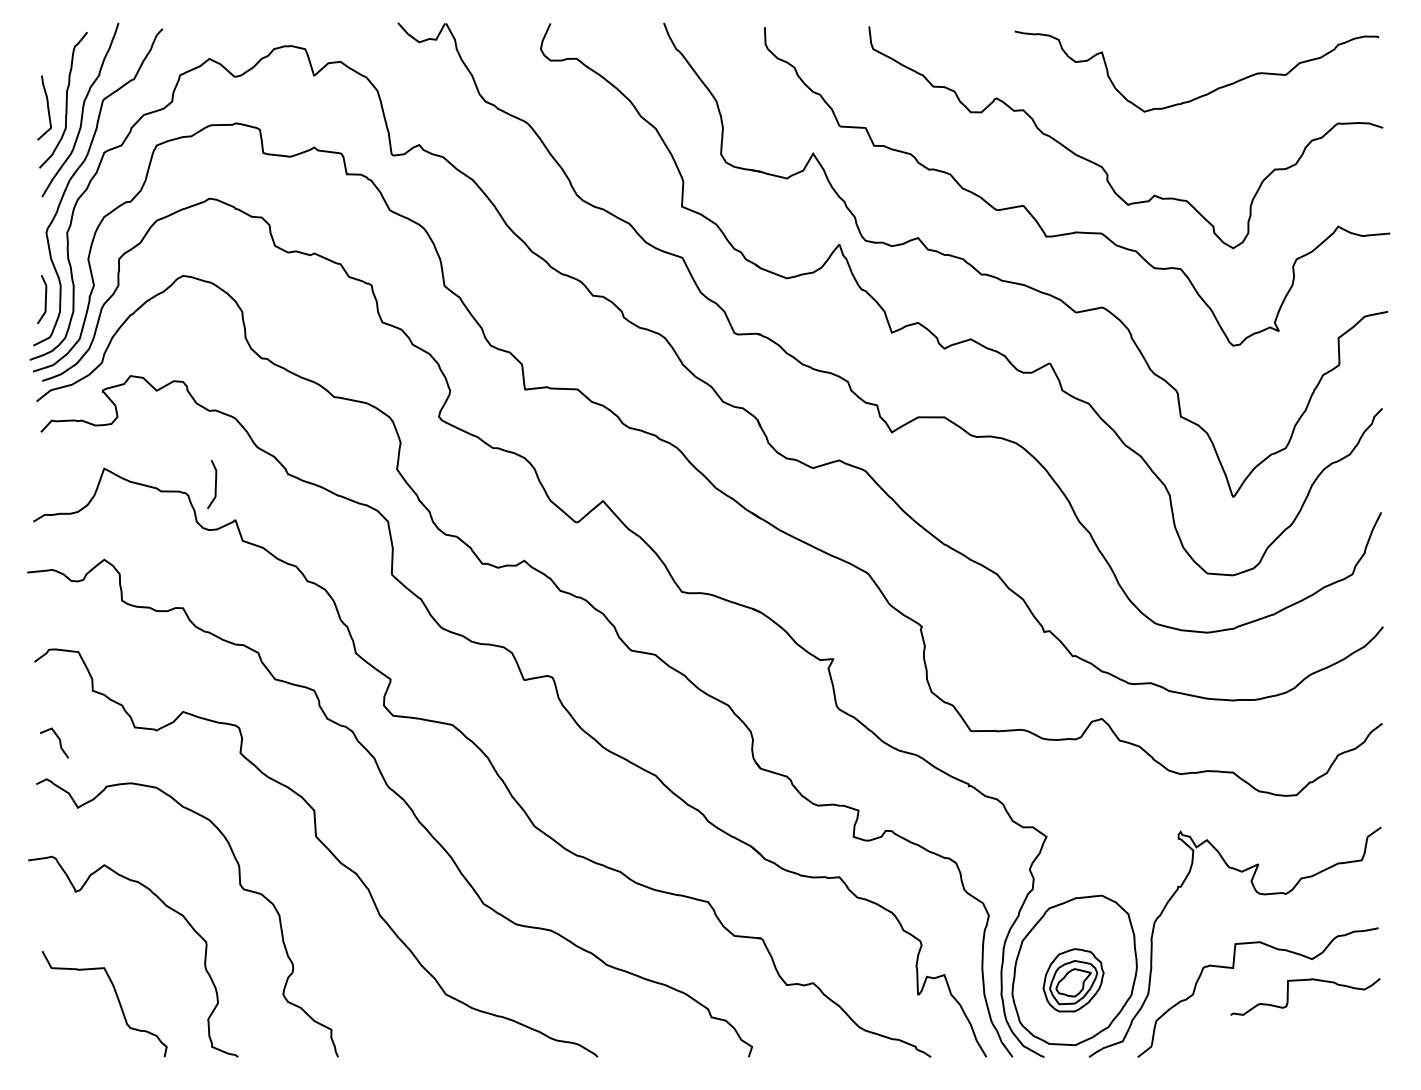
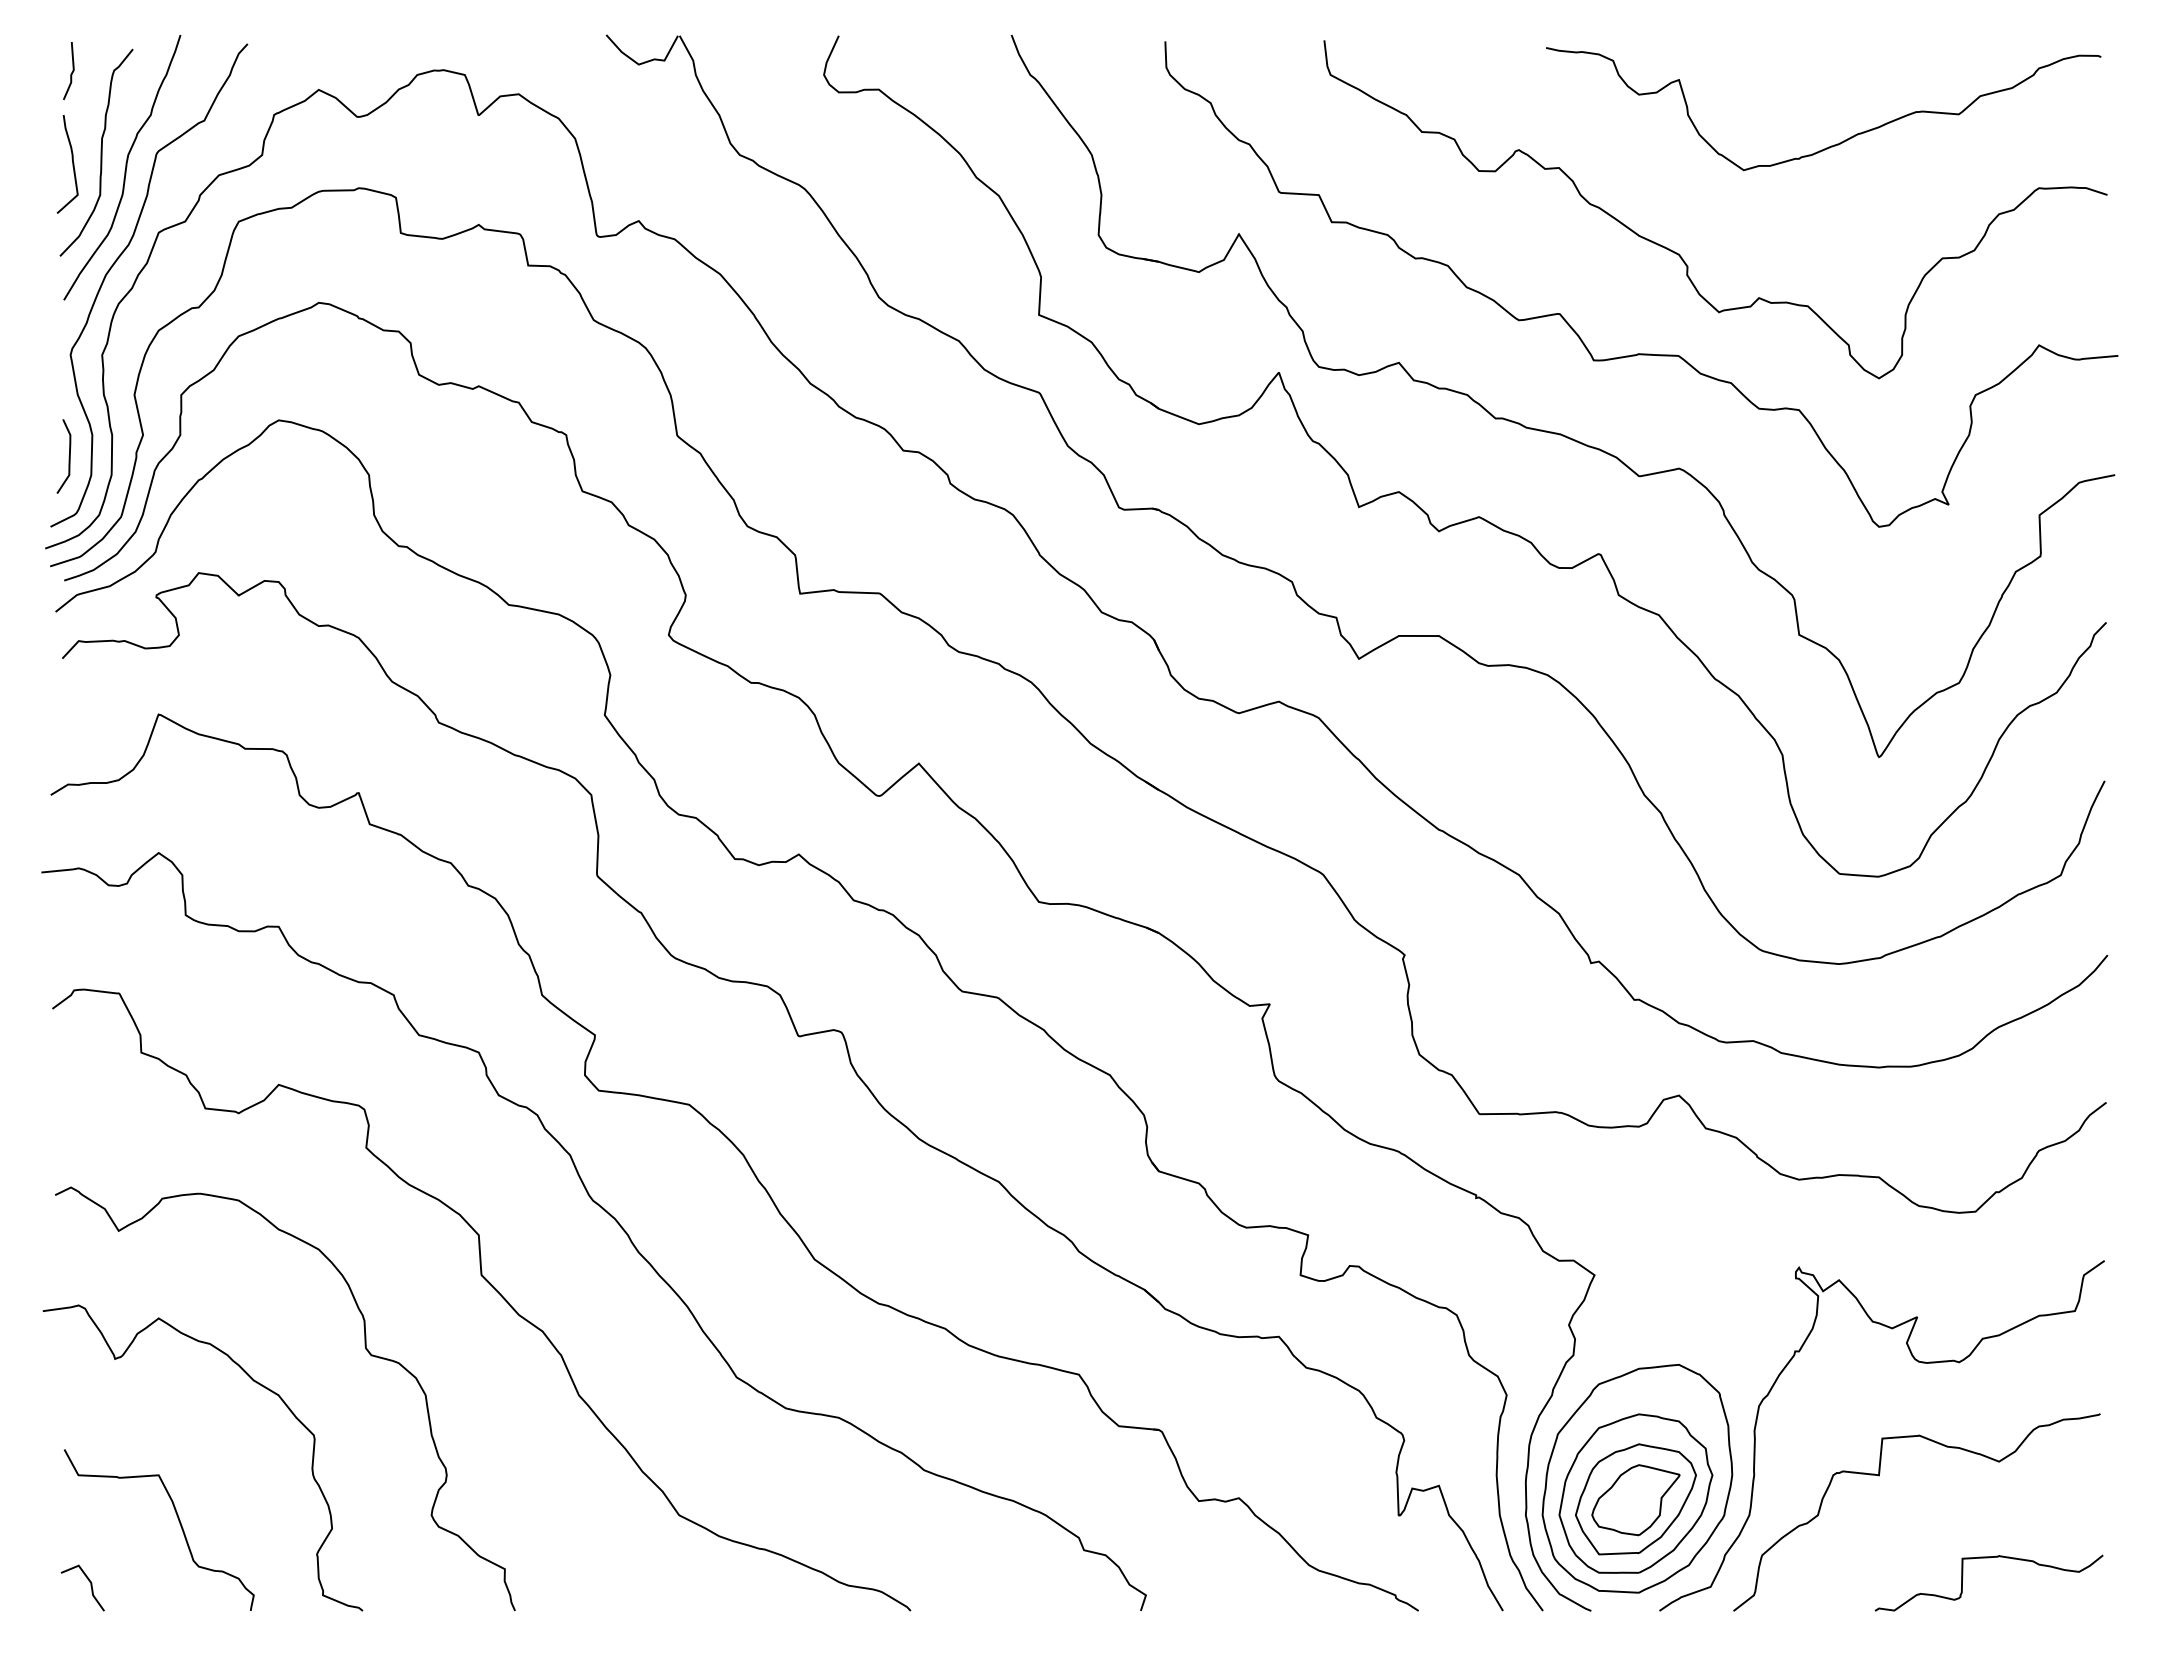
line: (46, 47) -> (70, 72), added
curve: (215, 484) -> (328, 738), removed
curve: (57, 738) -> (87, 1580), moved
part: (1073, 980) -> (1635, 1494), size x1.67
curve: (1300, 981) -> (1981, 1559), moved

